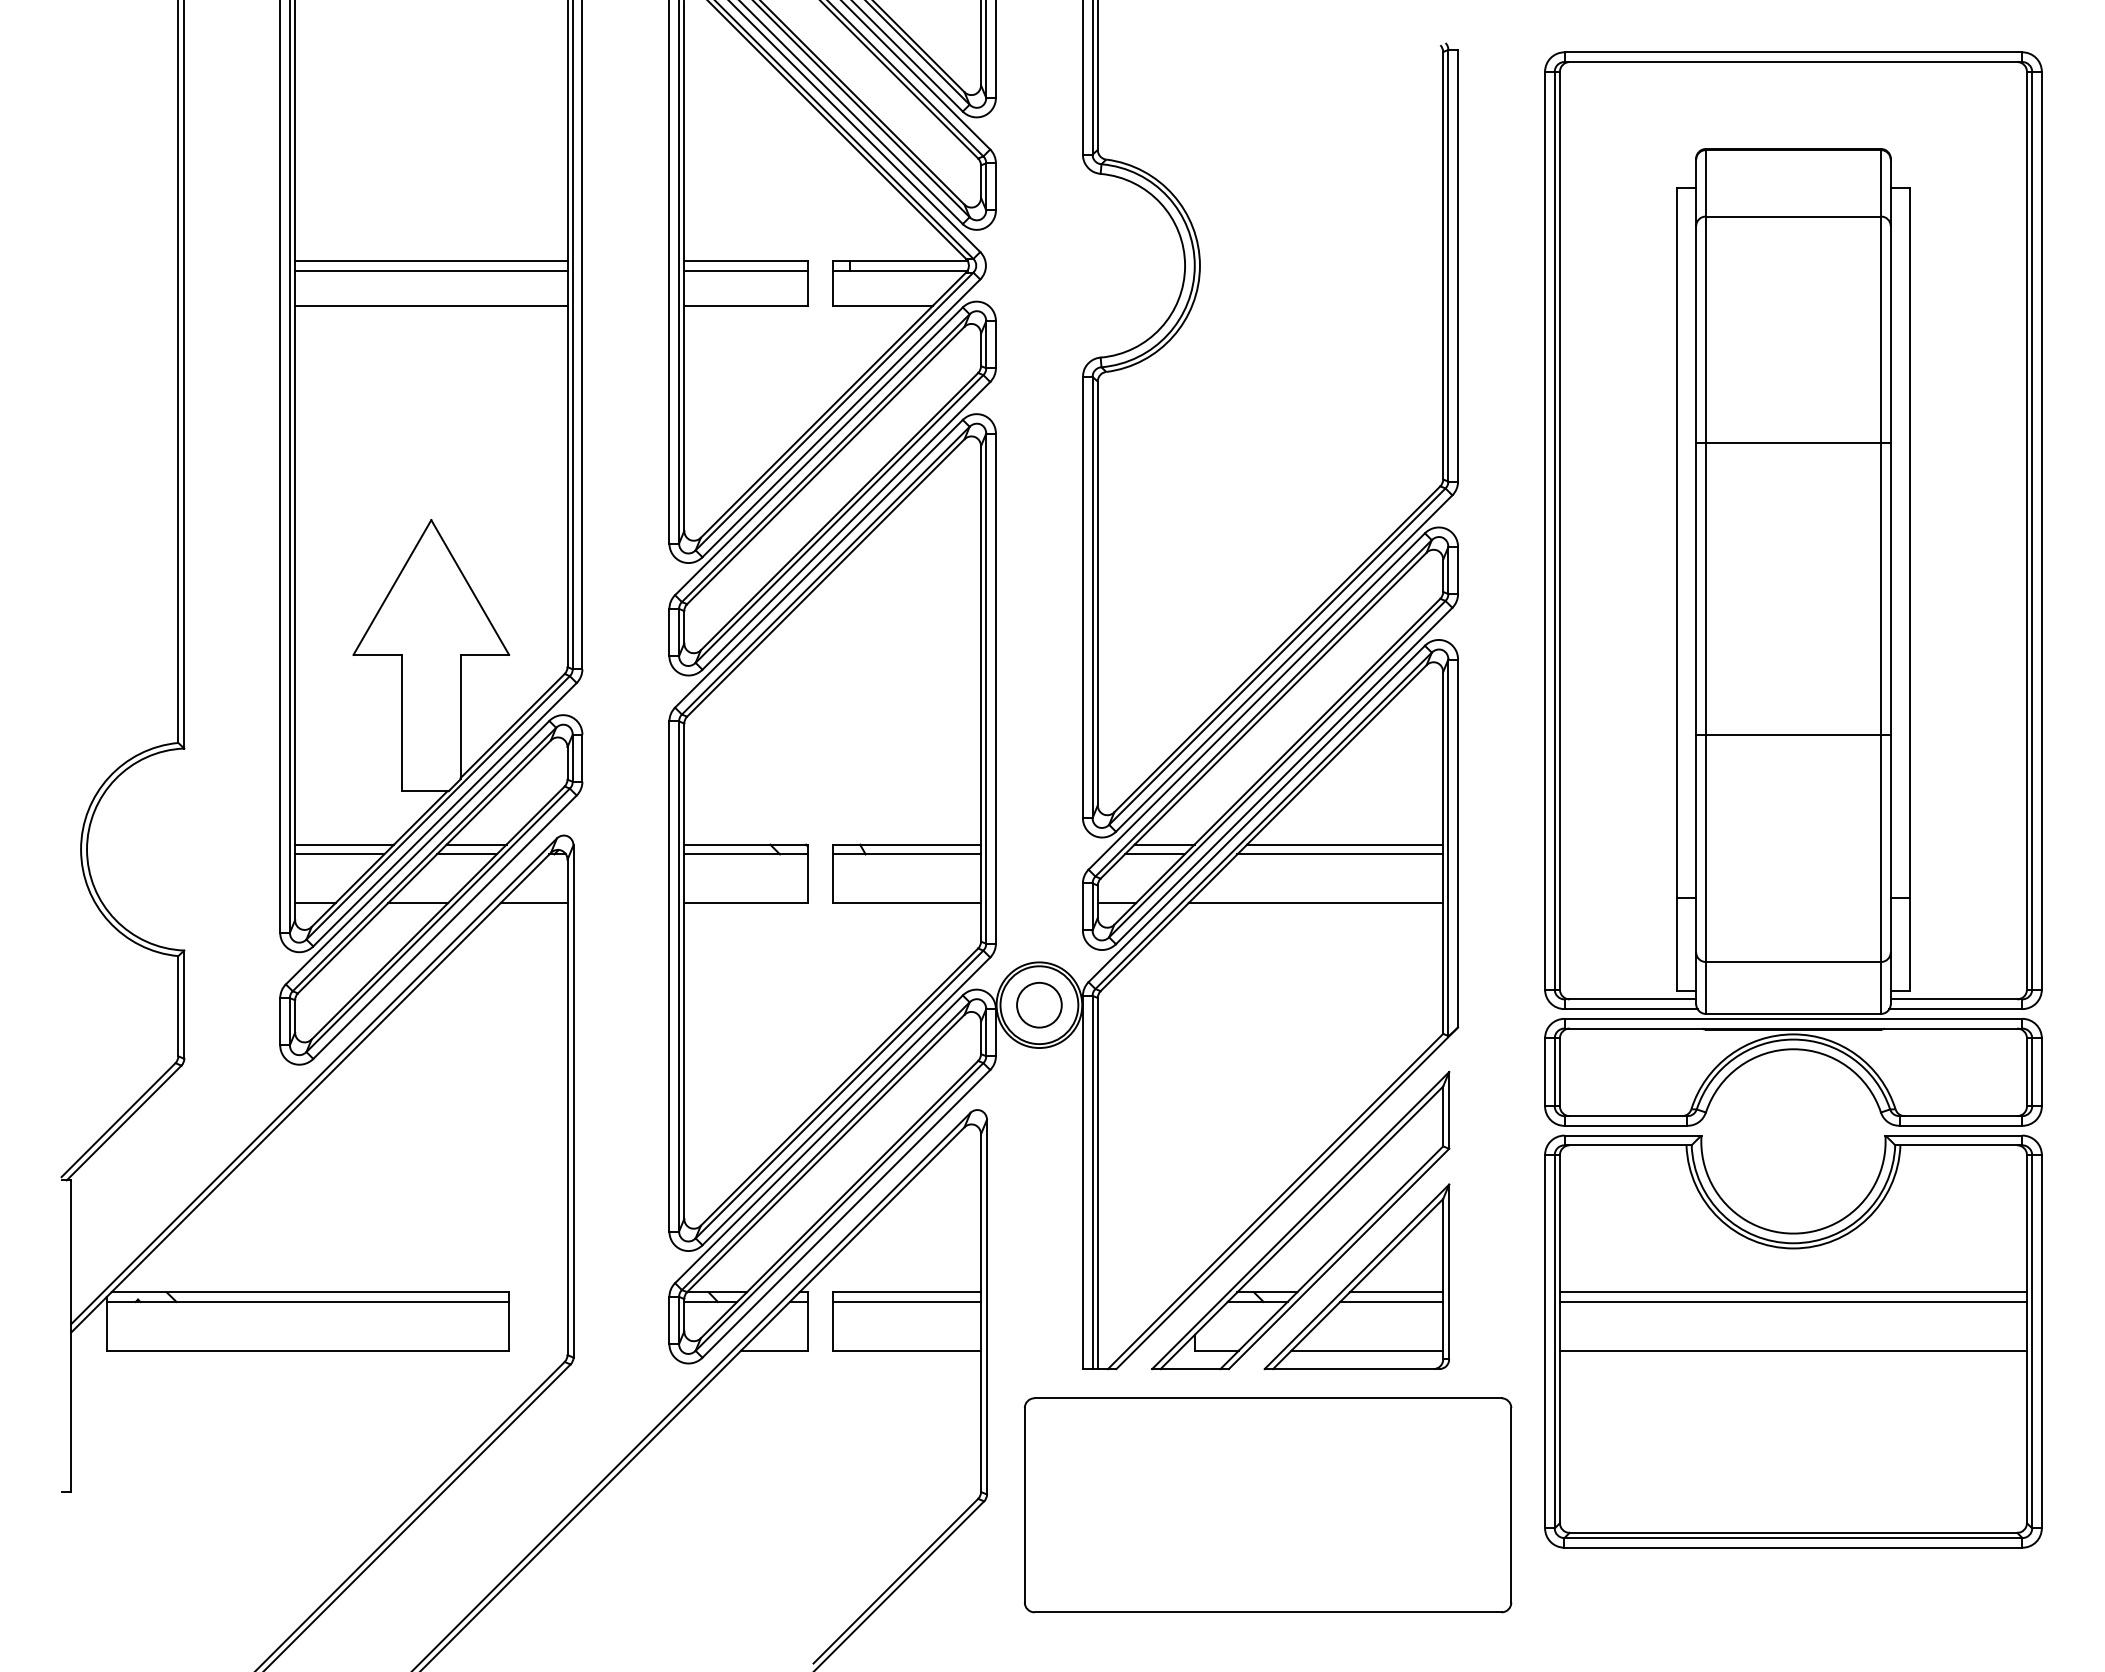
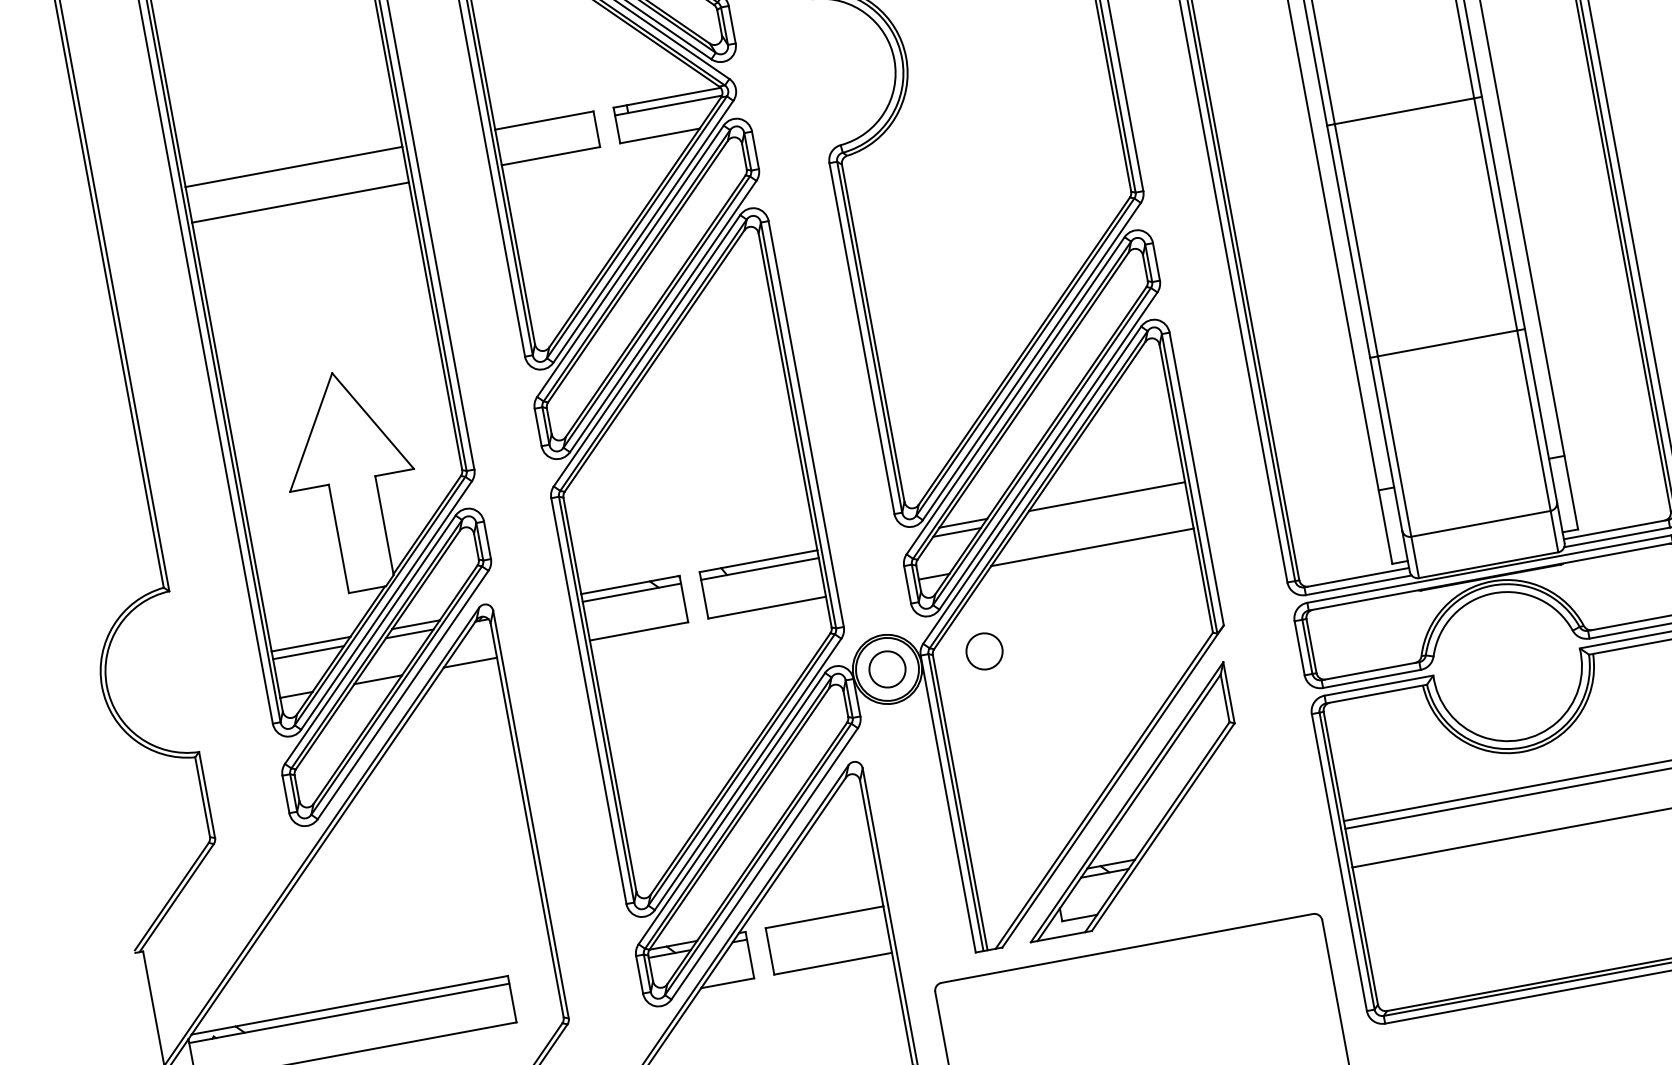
line: (431, 270) -> (295, 174), removed
line: (745, 270) -> (545, 128), removed
line: (1340, 854) -> (1104, 505), removed
circle: (1161, 1005) -> (984, 651), added
part: (1356, 1276) -> (1179, 838), removed
line: (907, 1301) -> (826, 924), removed

